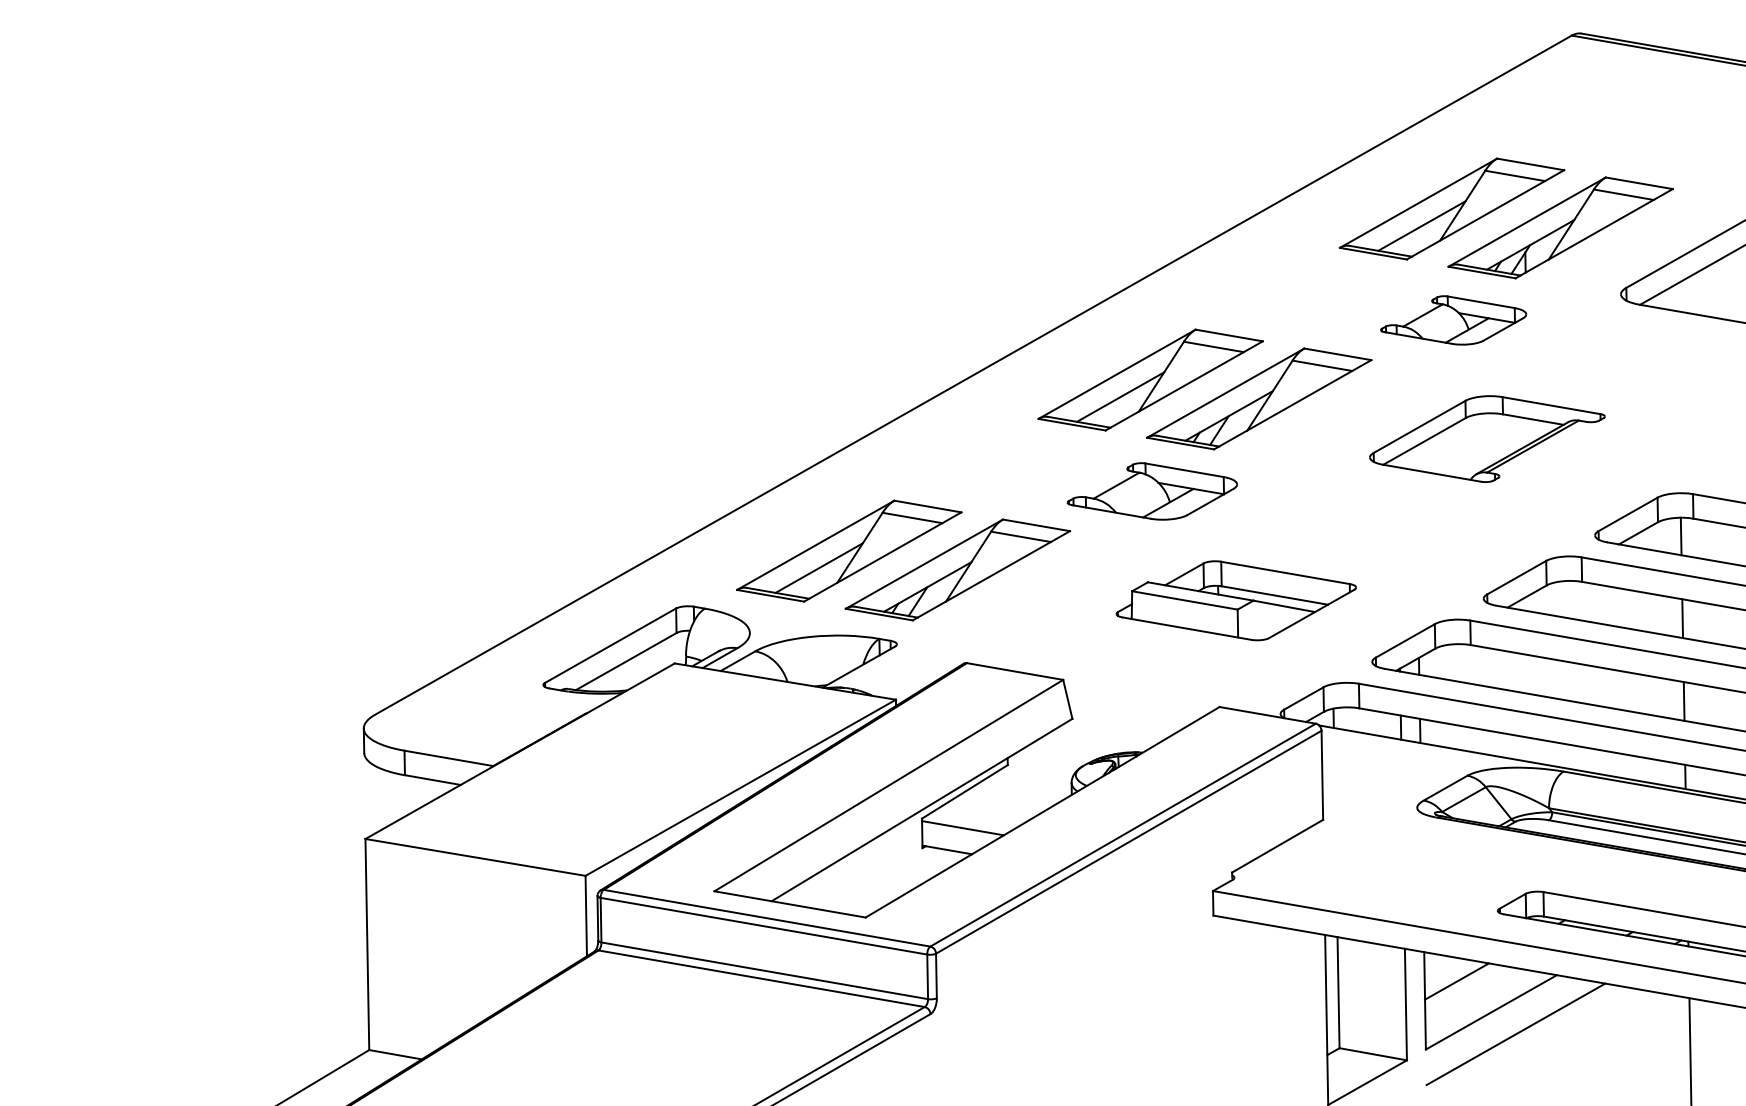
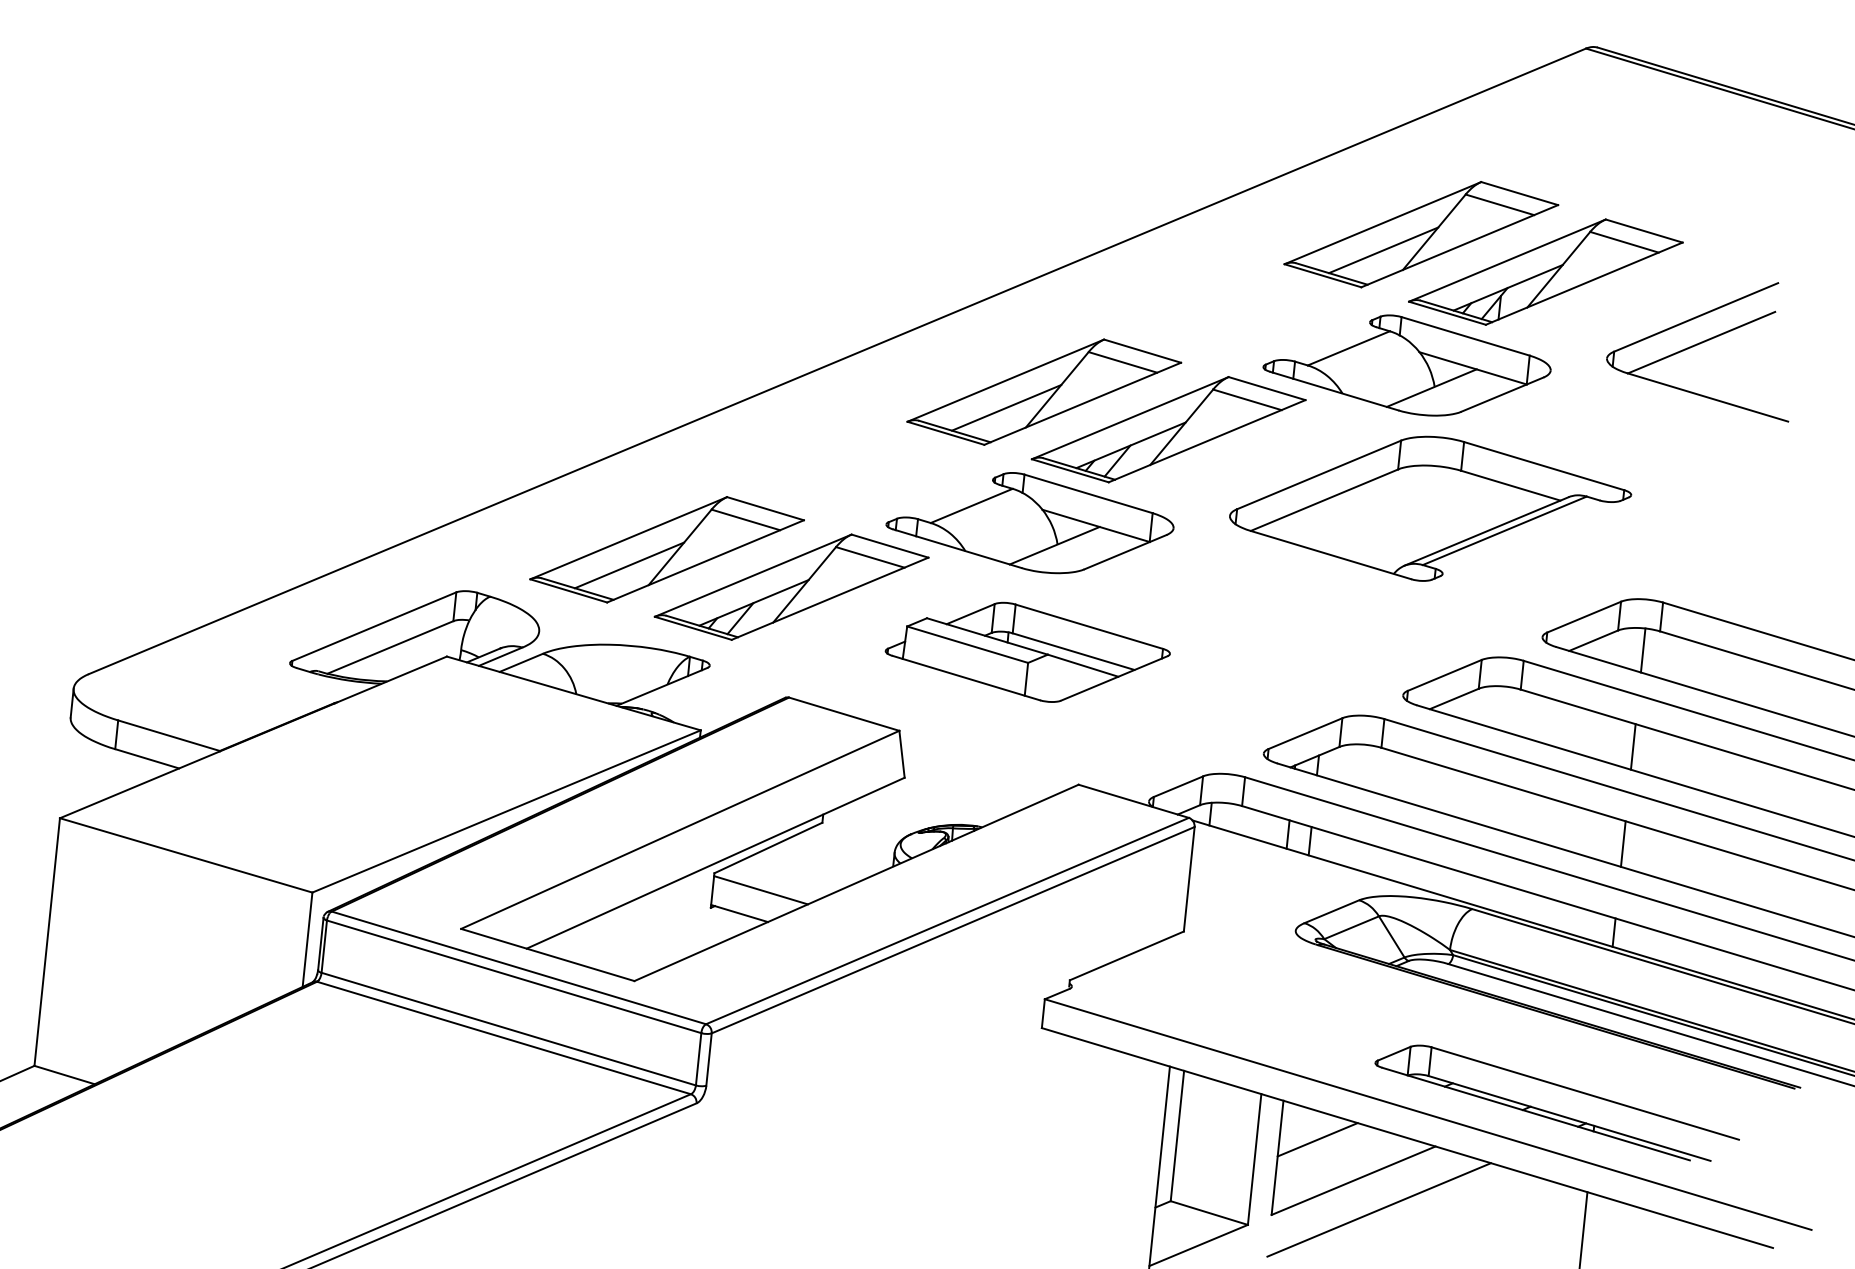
part: (1453, 320) -> (1407, 365), size x1.67
part: (1487, 438) -> (1430, 508), size x1.43
part: (1152, 491) -> (1030, 522), size x1.43
part: (1235, 600) -> (1026, 651), moved

